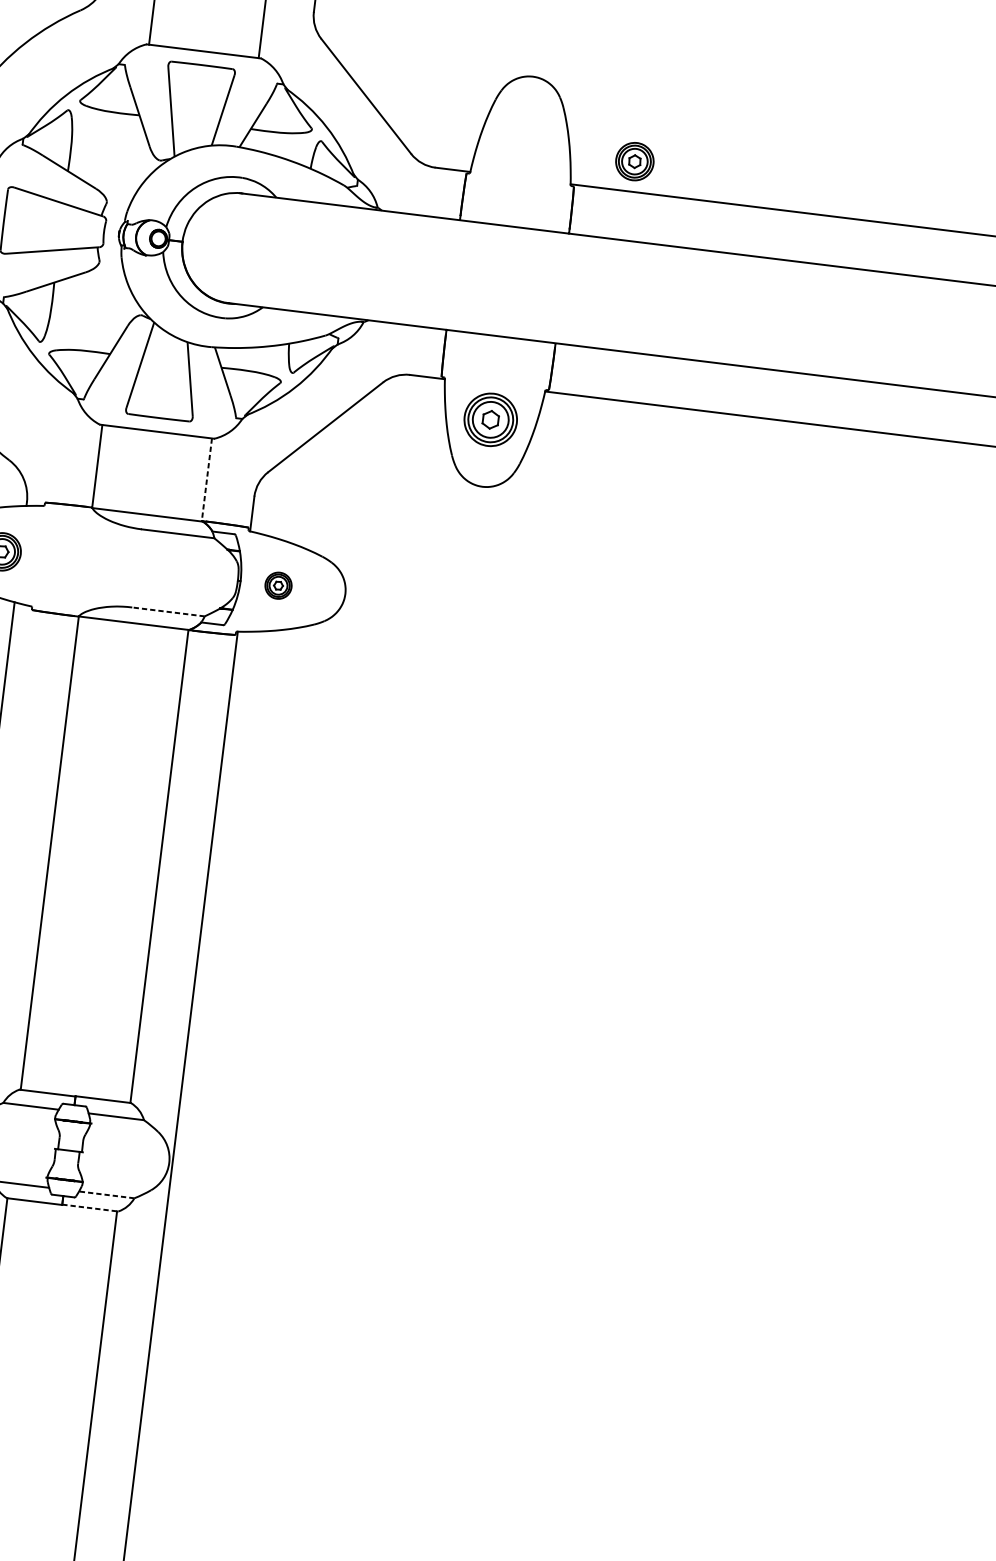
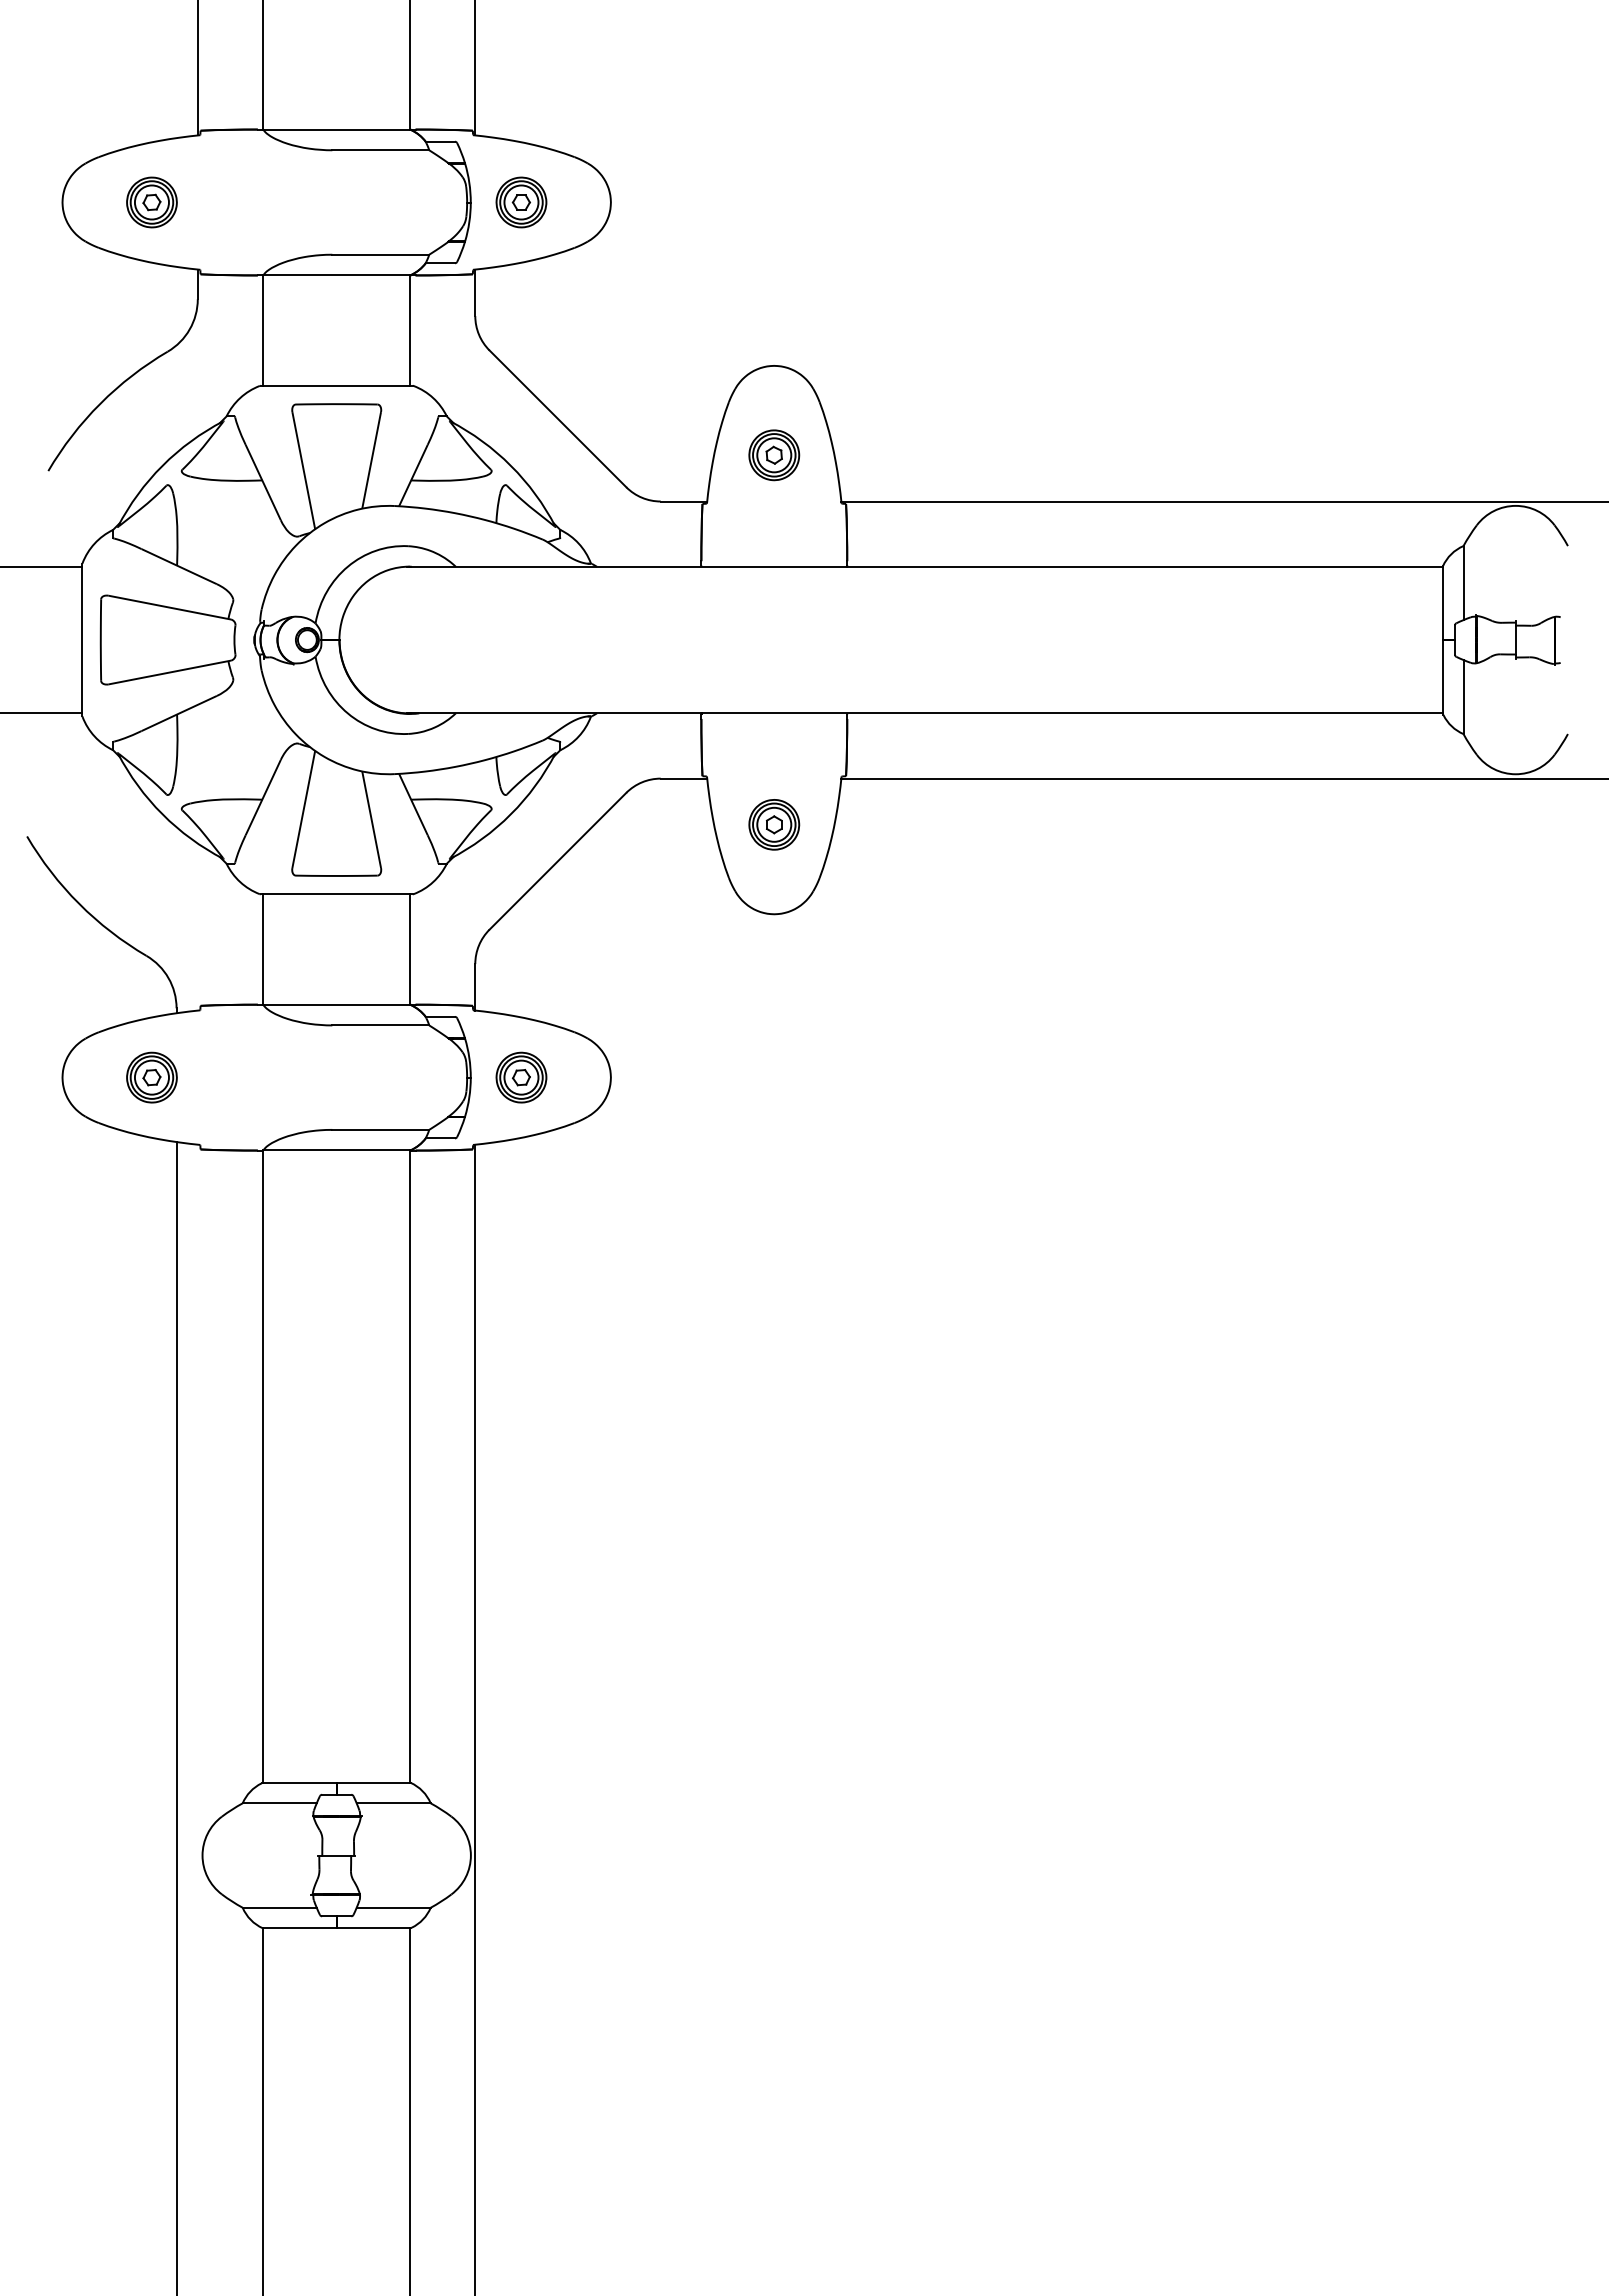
part: (635, 161) -> (774, 455), moved
part: (491, 419) -> (774, 824), size x0.71
line: (207, 479) -> (410, 949), dashed -> solid
part: (278, 585) -> (521, 1077), size x1.43
line: (168, 611) -> (380, 1129), dashed -> solid
line: (106, 1194) -> (393, 1907), dashed -> solid
line: (90, 1207) -> (374, 1927), dashed -> solid

